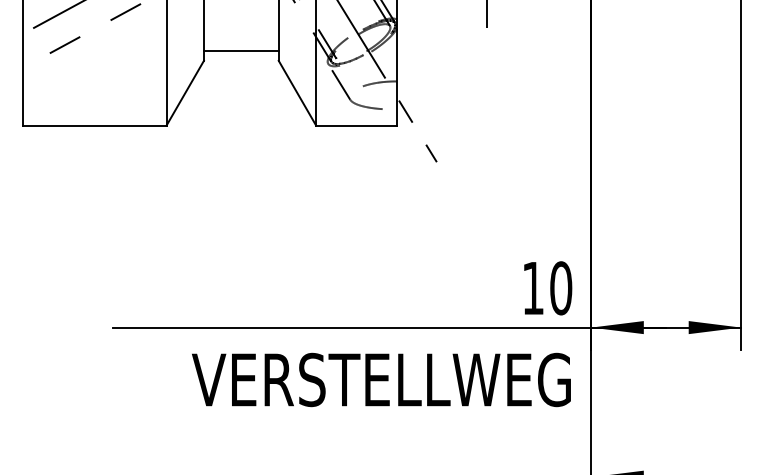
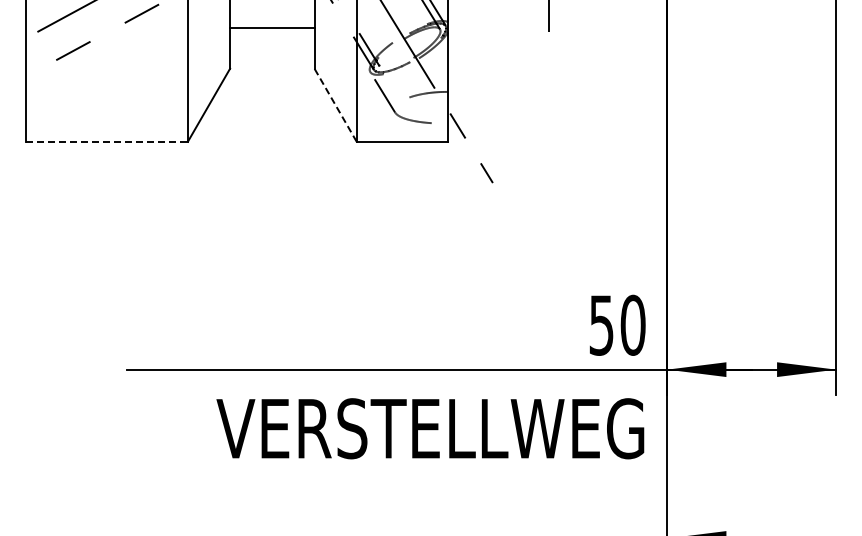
line: (241, 50) -> (272, 28), moved
line: (297, 92) -> (335, 104), solid -> dashed
line: (95, 125) -> (107, 141), solid -> dashed
text: (533, 288) -> (601, 325), 10 -> 50

